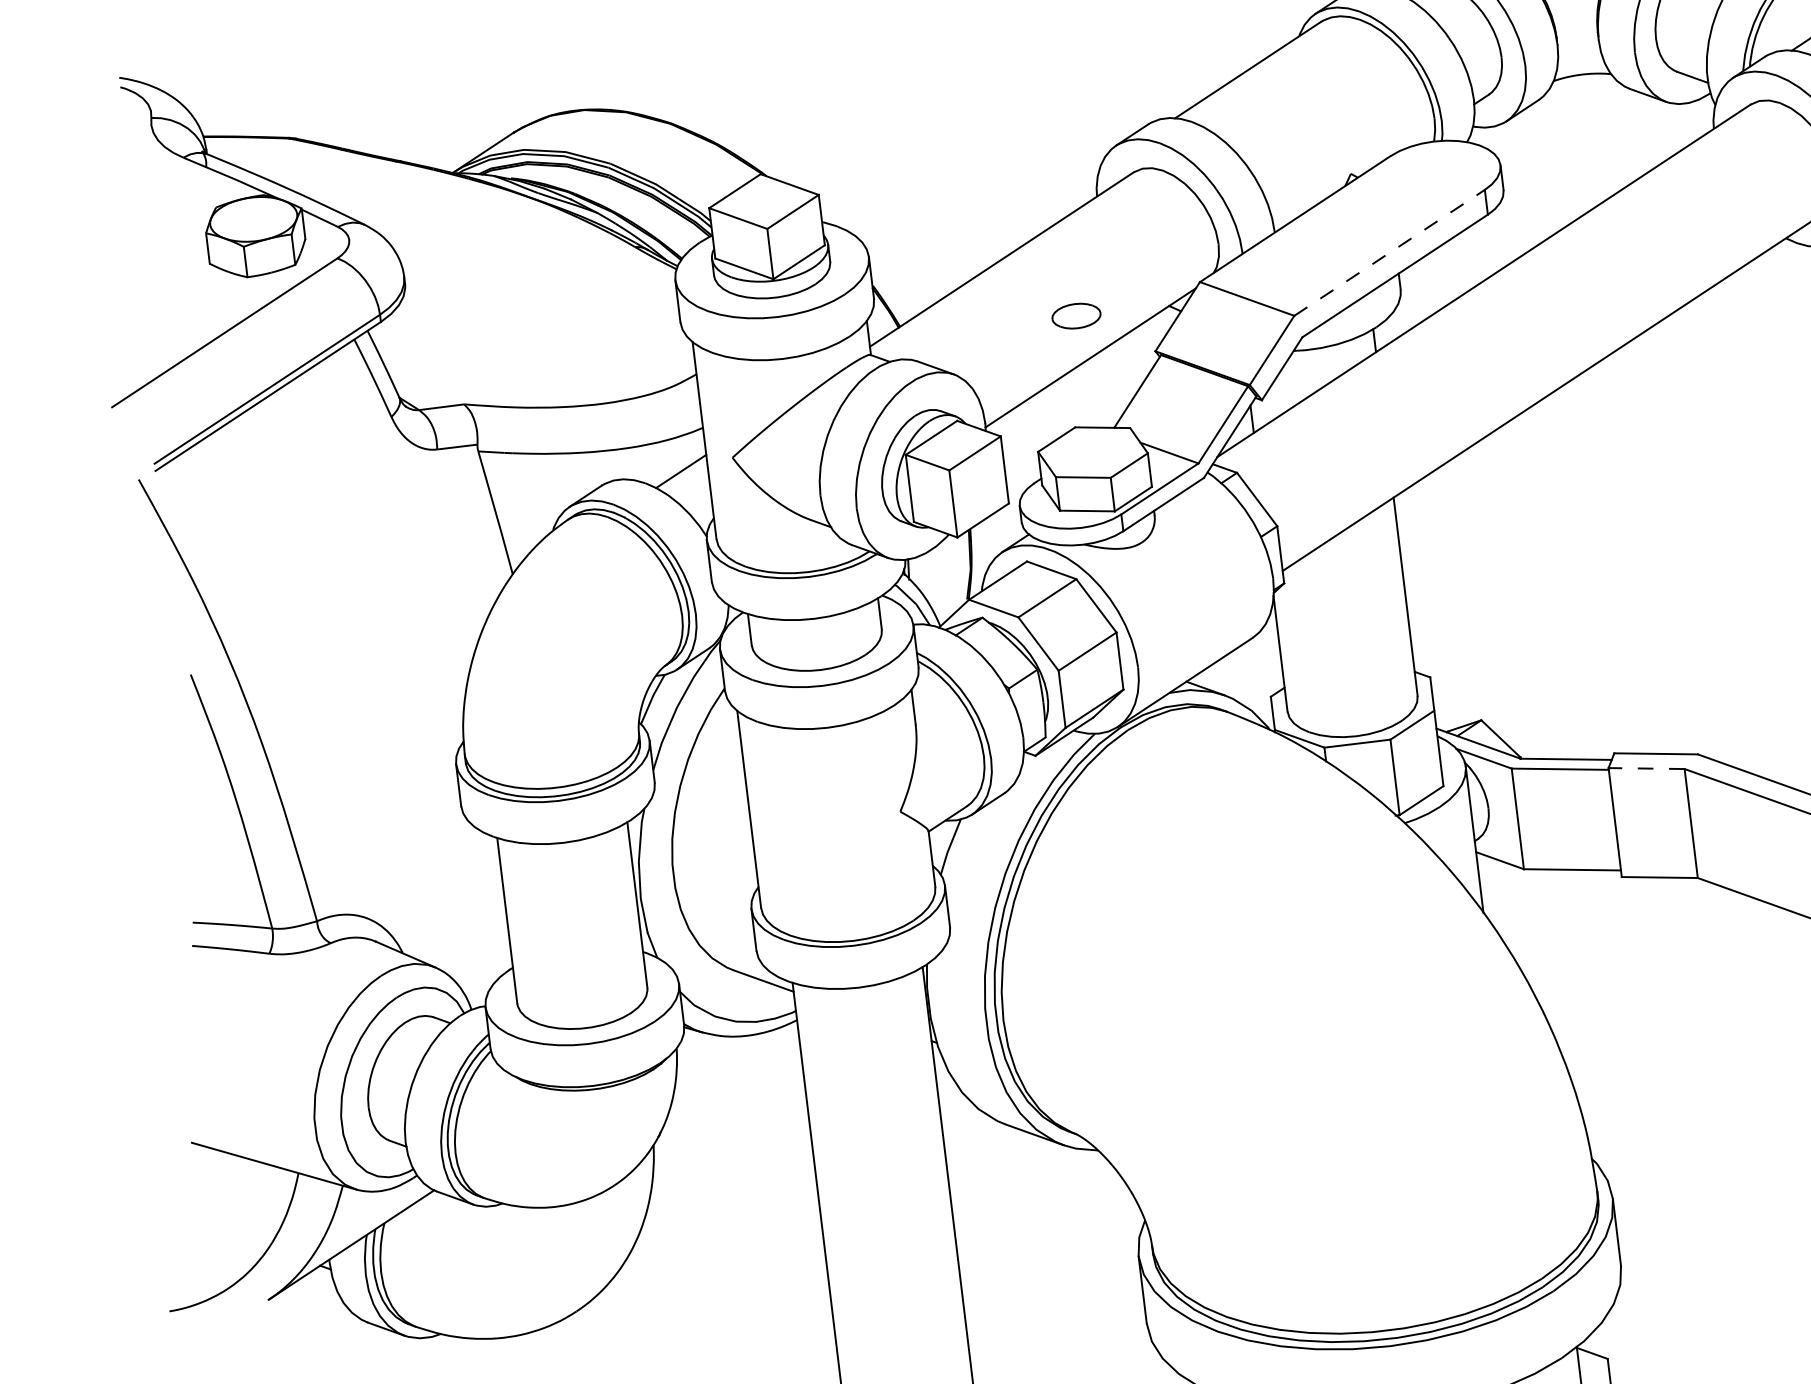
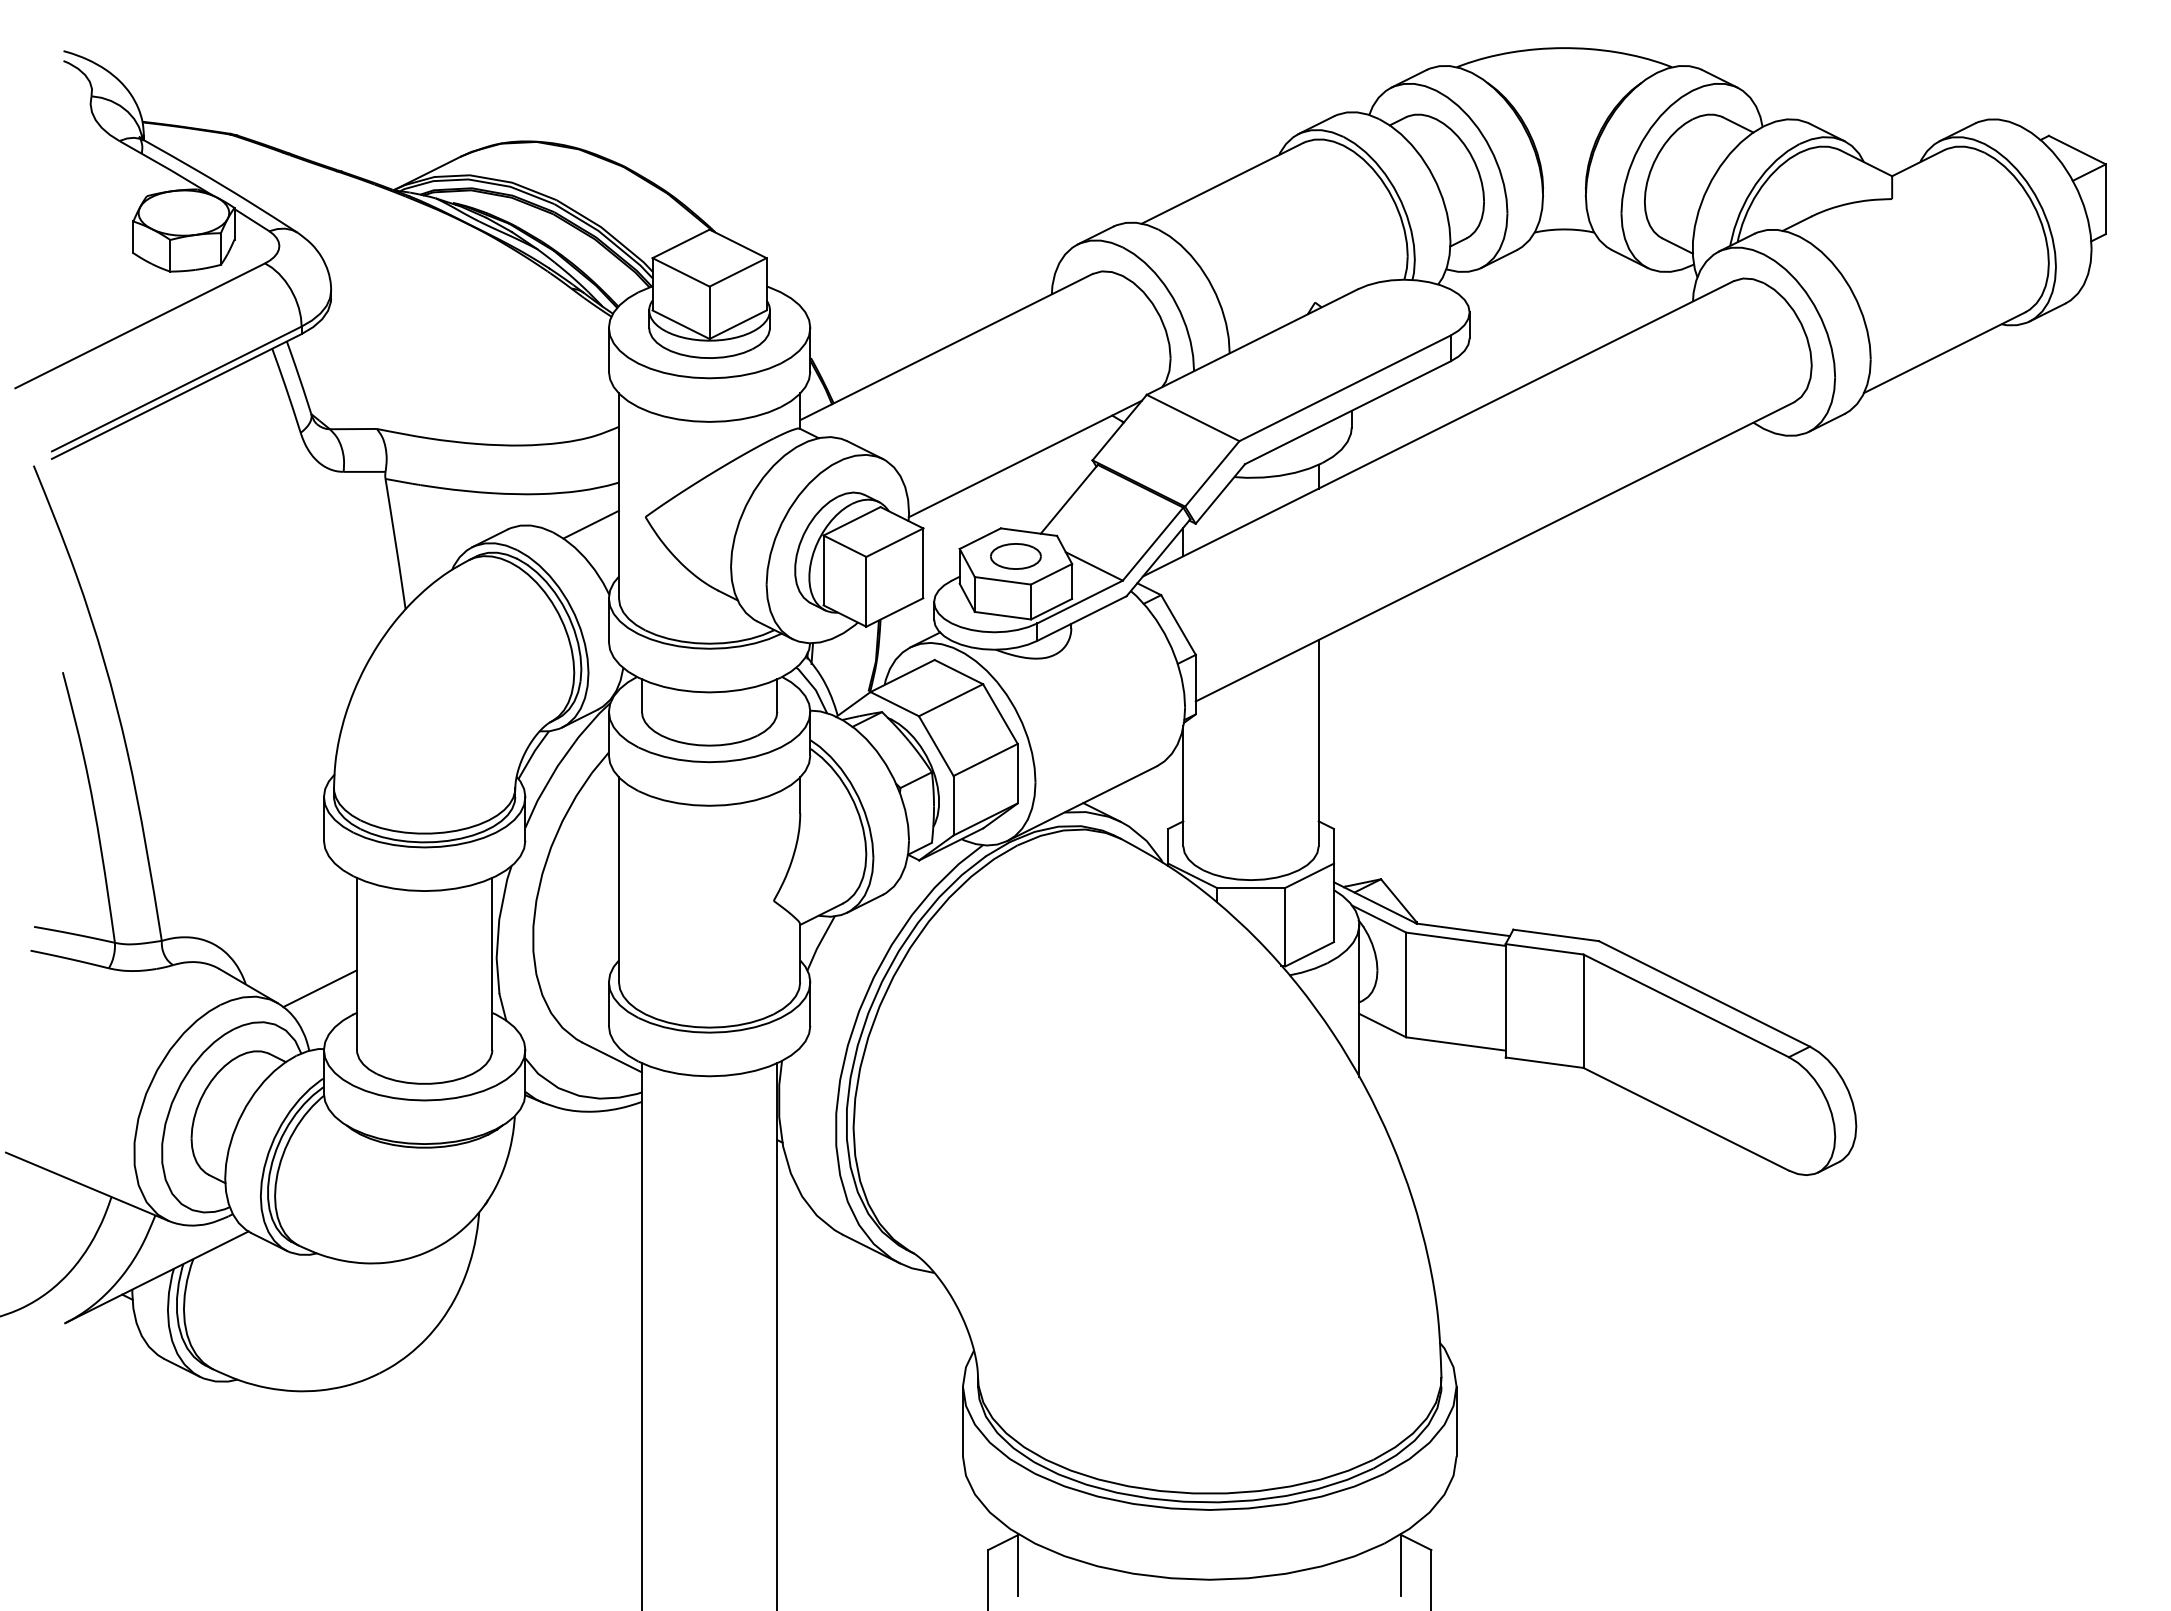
line: (1389, 253) -> (1344, 388), dashed -> solid
part: (1076, 316) -> (1015, 556), moved
line: (1646, 768) -> (1544, 949), dashed -> solid
line: (474, 948) -> (319, 988), added

